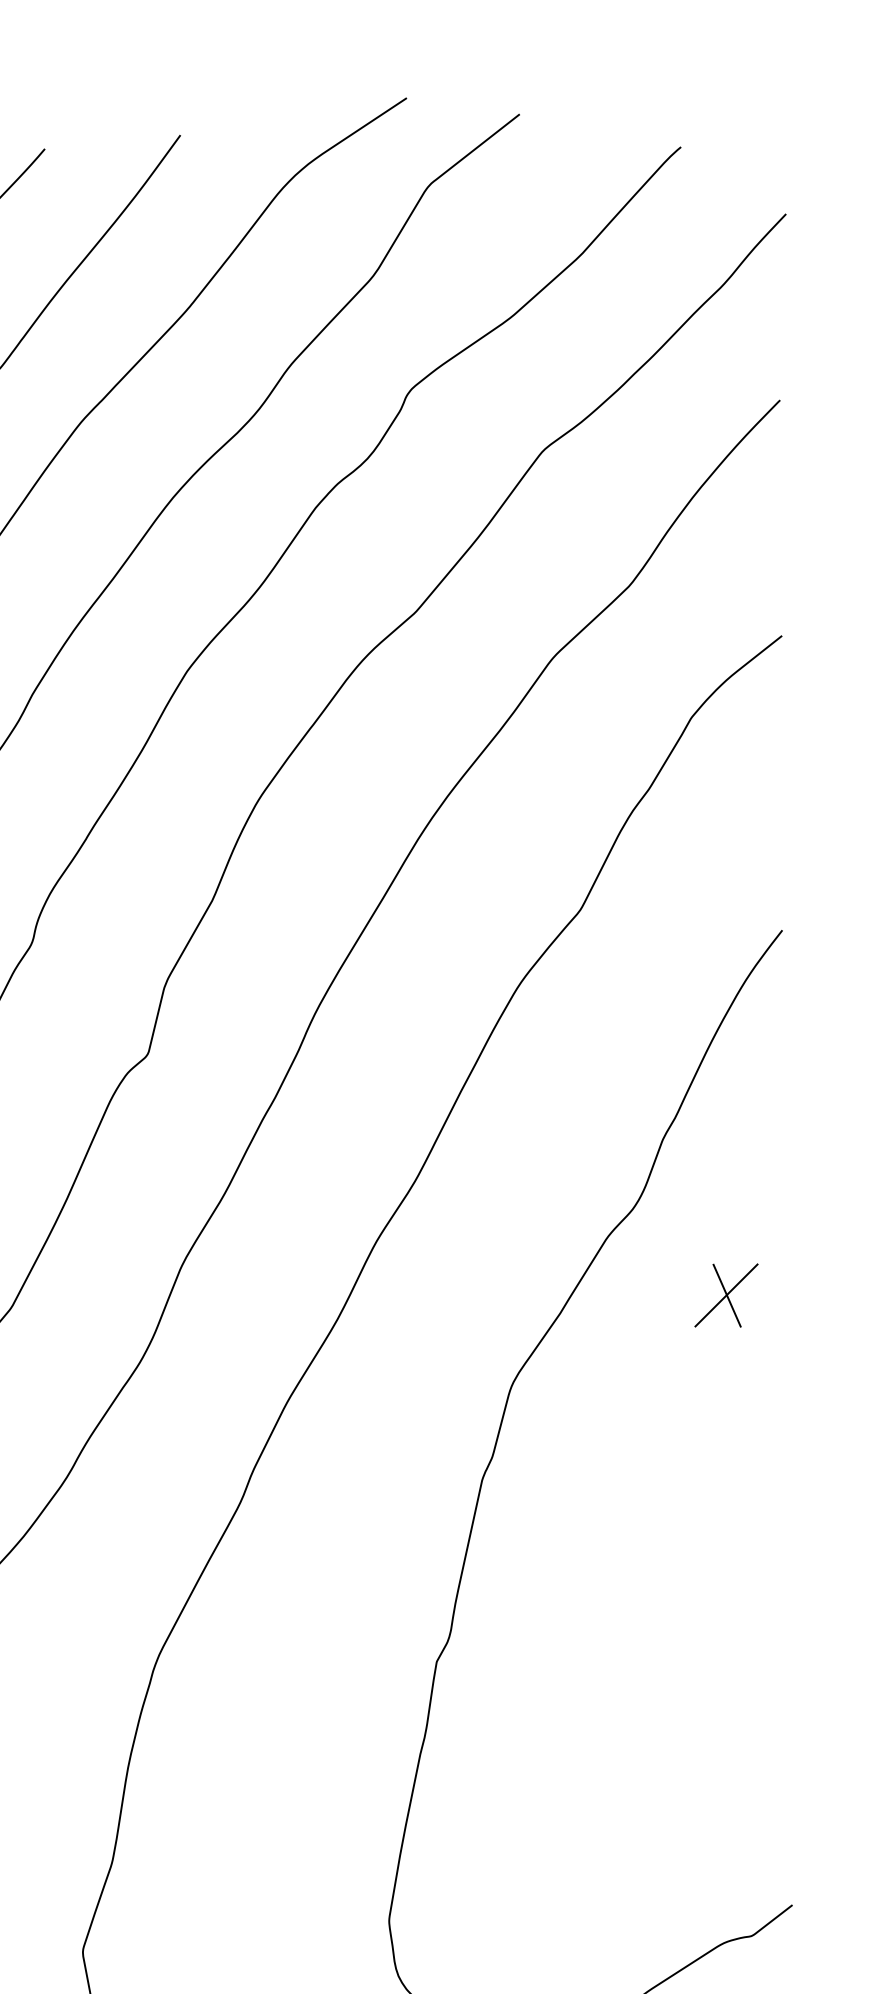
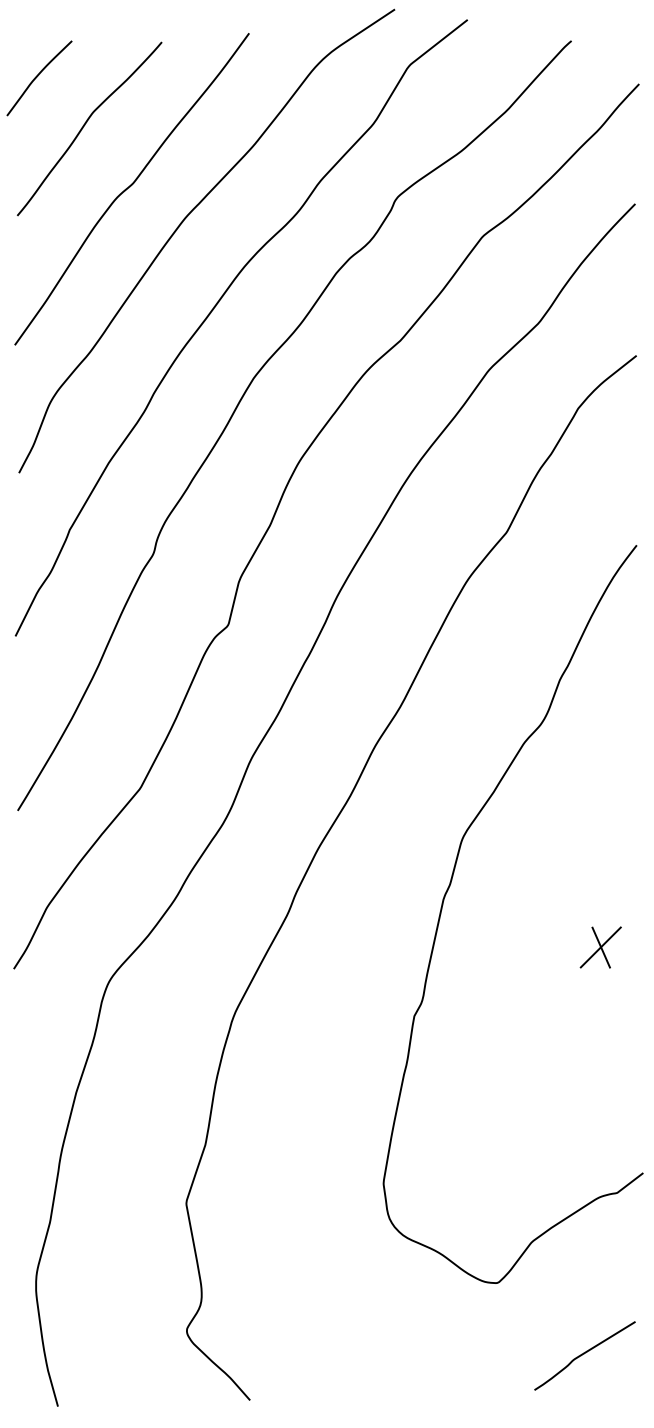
part: (725, 1295) -> (600, 947), moved

